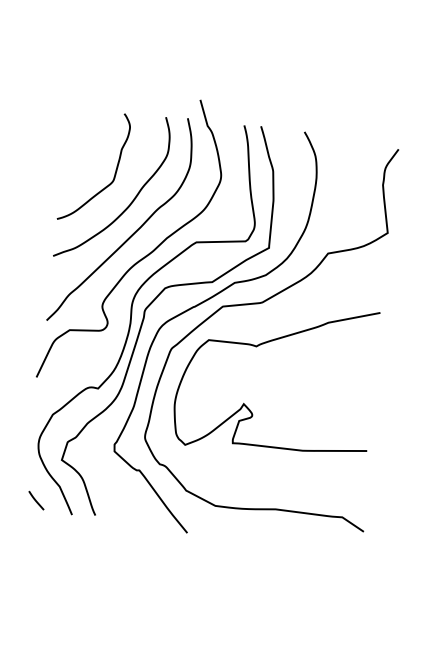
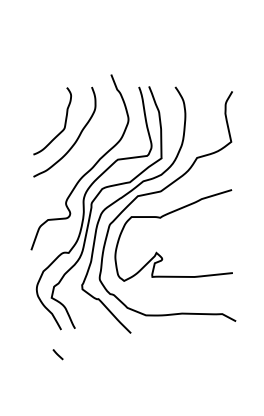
curve: (132, 231) -> (79, 157), removed
line: (35, 500) -> (57, 354), moved

